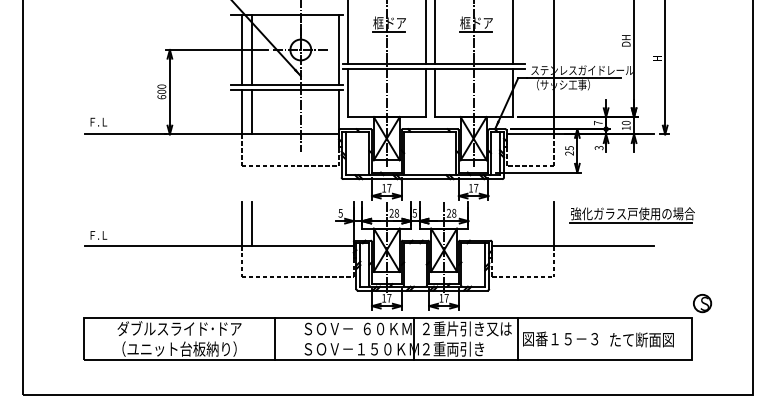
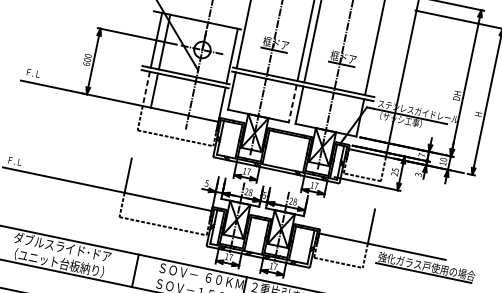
line: (425, 93) -> (292, 104), solid -> dashed
line: (241, 112) -> (146, 88), solid -> dashed
part: (631, 215) -> (425, 267), moved
line: (252, 223) -> (136, 177), removed

